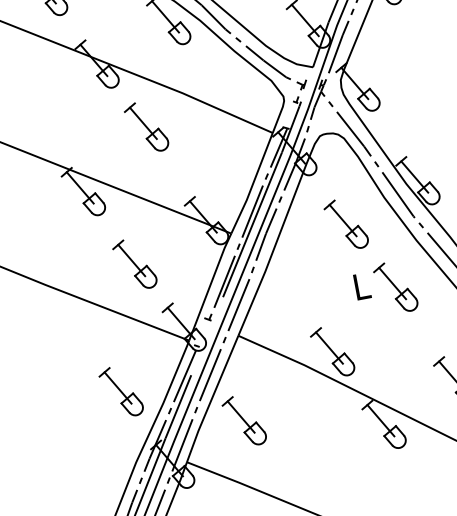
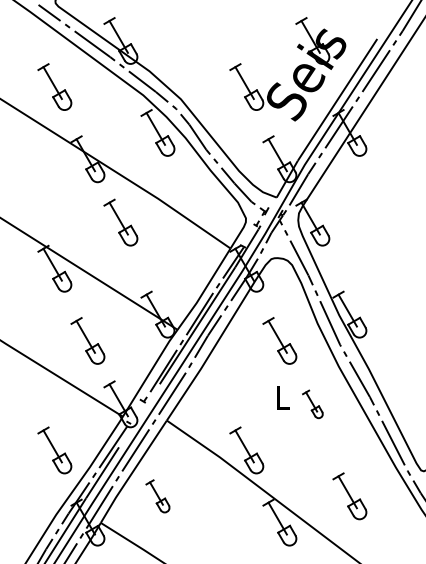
part: (395, 287) -> (312, 404), size x0.6
part: (243, 421) -> (157, 496), size x0.7

